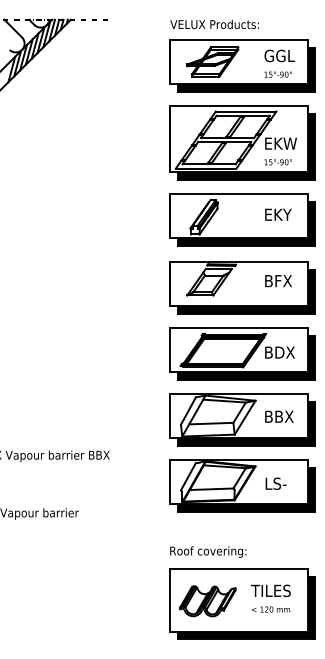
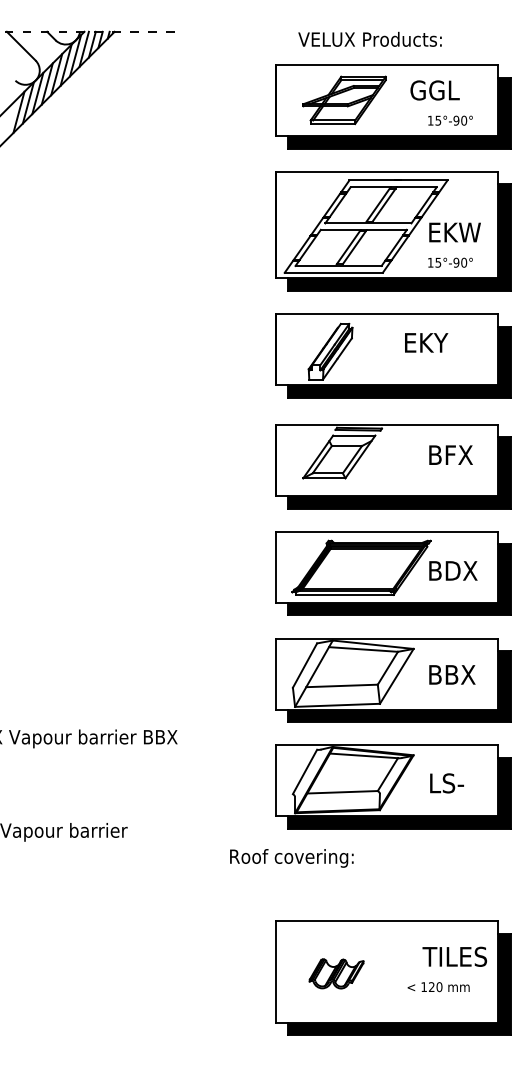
text: (214, 23) -> (369, 37), moved
text: (279, 55) -> (434, 89), moved
text: (278, 214) -> (426, 342), moved
text: (208, 551) -> (292, 857), moved
text: (270, 590) -> (454, 956), moved
part: (207, 601) -> (335, 974), size x0.6

